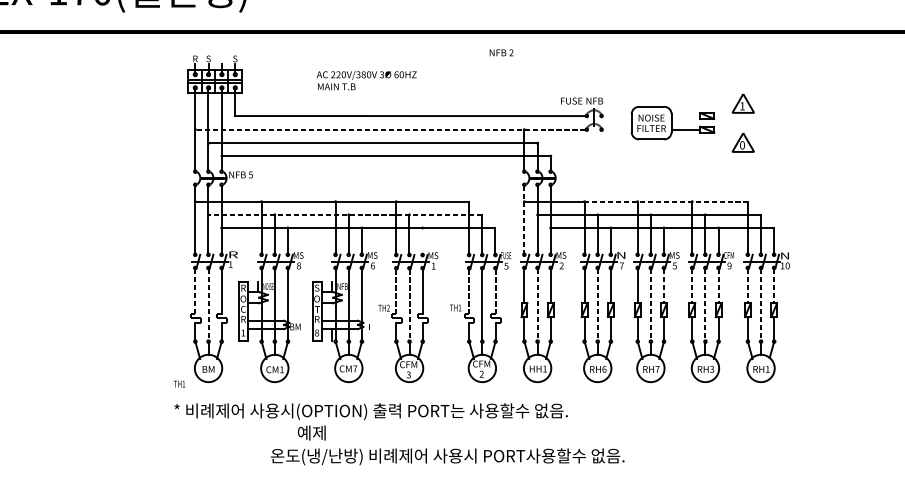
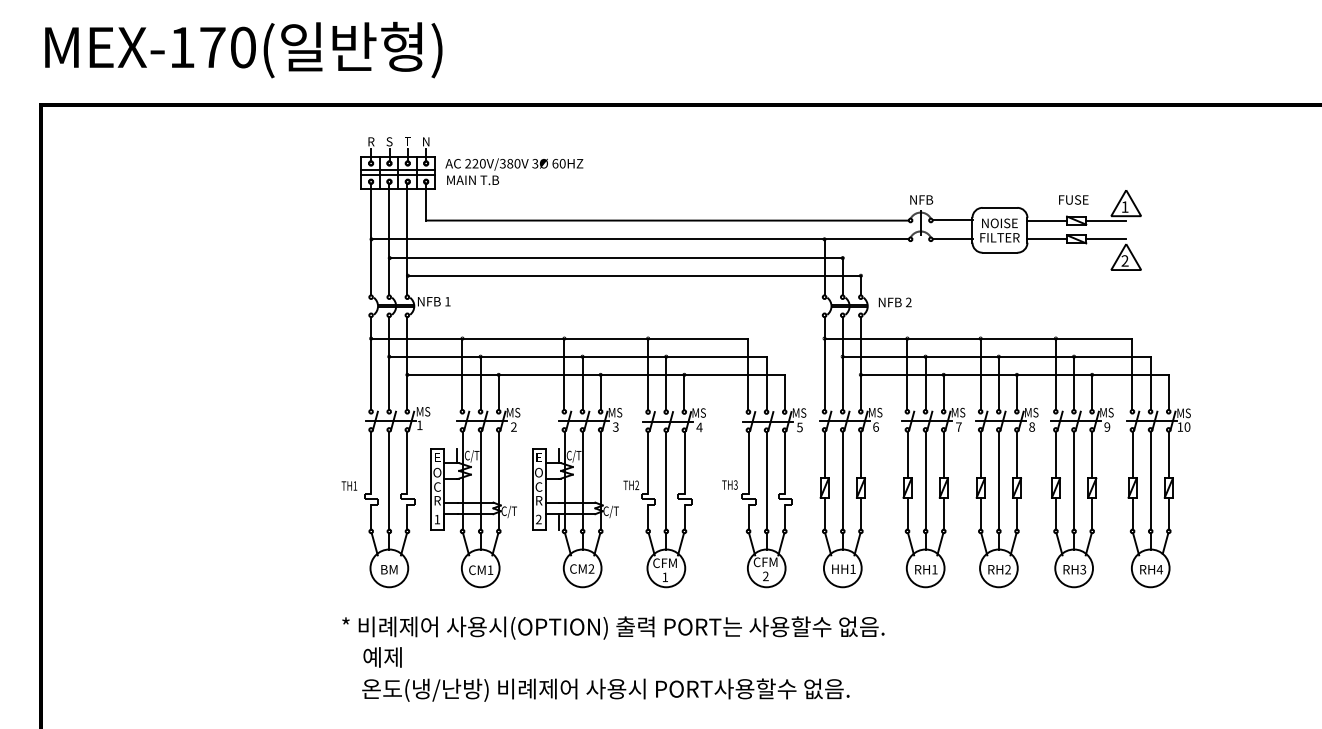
text: (501, 52) -> (894, 302), moved
text: (235, 58) -> (426, 141), S -> N
text: (366, 80) -> (514, 171), moved
text: (571, 100) -> (1073, 199), moved
line: (617, 116) -> (952, 220), added
line: (686, 116) -> (1047, 220), added
line: (728, 116) -> (1105, 220), added
line: (390, 129) -> (639, 239), dashed -> solid
line: (617, 129) -> (952, 239), added
line: (728, 129) -> (1105, 239), added
text: (742, 145) -> (1124, 260), 0 -> 2
text: (250, 174) -> (447, 301), 5 -> 1
line: (665, 201) -> (1019, 338), dashed -> solid
line: (345, 214) -> (577, 356), dashed -> solid
line: (524, 220) -> (824, 364), dashed -> solid
line: (422, 240) -> (684, 392), added
text: (233, 254) -> (423, 411), R -> MS
text: (506, 255) -> (799, 412), FUSE -> MS
text: (621, 255) -> (958, 412), N -> MS
text: (728, 255) -> (1106, 412), CFM -> MS
text: (784, 256) -> (1183, 413), N -> MS
text: (298, 265) -> (513, 426), 8 -> 2
text: (372, 265) -> (615, 426), 6 -> 3
text: (561, 265) -> (875, 426), 2 -> 6
text: (675, 265) -> (1032, 426), 5 -> 8
text: (433, 266) -> (699, 427), 1 -> 4
line: (664, 286) -> (1017, 455), dashed -> solid
line: (692, 286) -> (1056, 455), dashed -> solid
line: (718, 286) -> (1092, 455), dashed -> solid
line: (747, 286) -> (1132, 455), dashed -> solid
line: (773, 286) -> (1168, 455), dashed -> solid
text: (243, 287) -> (437, 457), R -> E
text: (268, 287) -> (471, 456), NOISE -> C/T
text: (317, 287) -> (539, 457), S -> E
text: (342, 287) -> (573, 456), NFB -> C/T
line: (195, 291) -> (371, 462), dashed -> solid
line: (396, 291) -> (648, 462), dashed -> solid
line: (469, 291) -> (748, 462), dashed -> solid
line: (495, 291) -> (784, 462), dashed -> solid
line: (208, 304) -> (389, 480), dashed -> solid
line: (409, 304) -> (666, 480), dashed -> solid
line: (537, 304) -> (842, 480), dashed -> solid
line: (597, 304) -> (925, 480), dashed -> solid
line: (650, 304) -> (998, 480), dashed -> solid
line: (705, 304) -> (1074, 480), dashed -> solid
line: (760, 304) -> (1150, 480), dashed -> solid
text: (459, 307) -> (735, 484), TH1 -> TH3
text: (316, 309) -> (538, 486), T -> C
text: (295, 327) -> (508, 511), BM -> C/T
text: (369, 327) -> (610, 511), T -> C/T
text: (316, 332) -> (538, 519), 8 -> 2
text: (355, 368) -> (591, 568), CM7 -> CM2
text: (604, 369) -> (934, 569), RH6 -> RH1
text: (657, 369) -> (1007, 569), RH7 -> RH2
text: (767, 369) -> (1159, 569), RH1 -> RH4
text: (408, 375) -> (665, 577), 3 -> 1
text: (179, 383) -> (349, 485), moved
text: (311, 433) -> (382, 657), moved
text: (447, 456) -> (605, 689), moved

